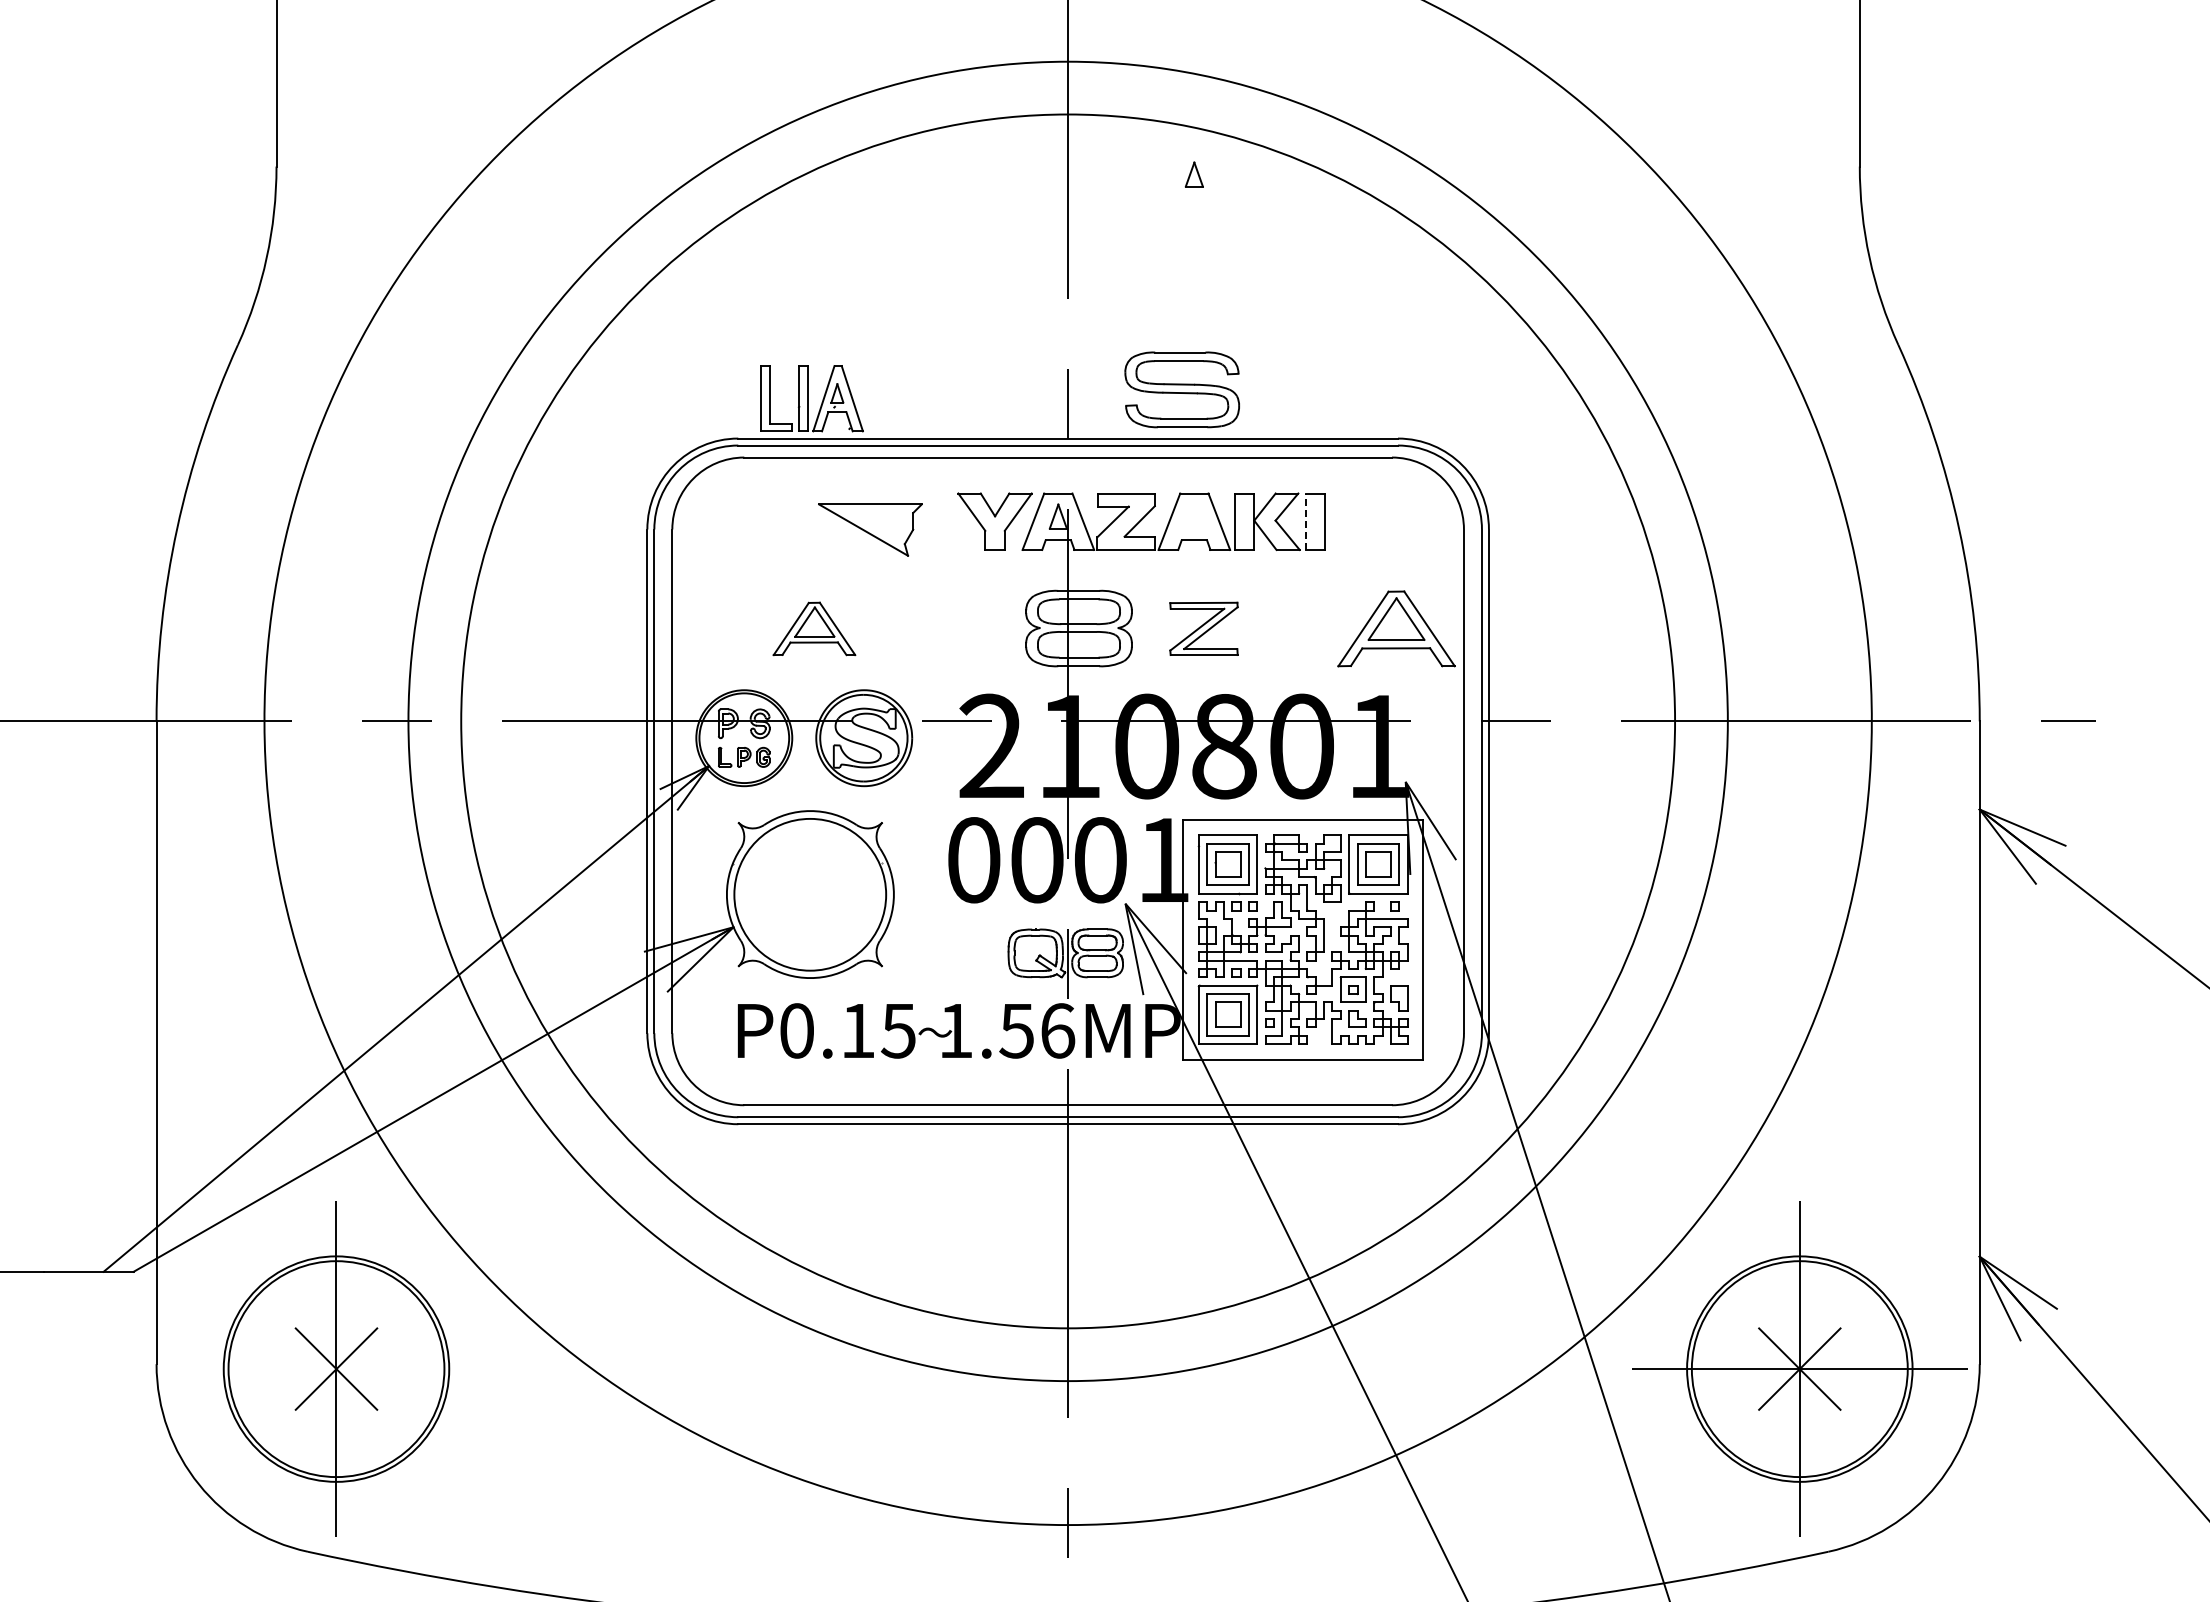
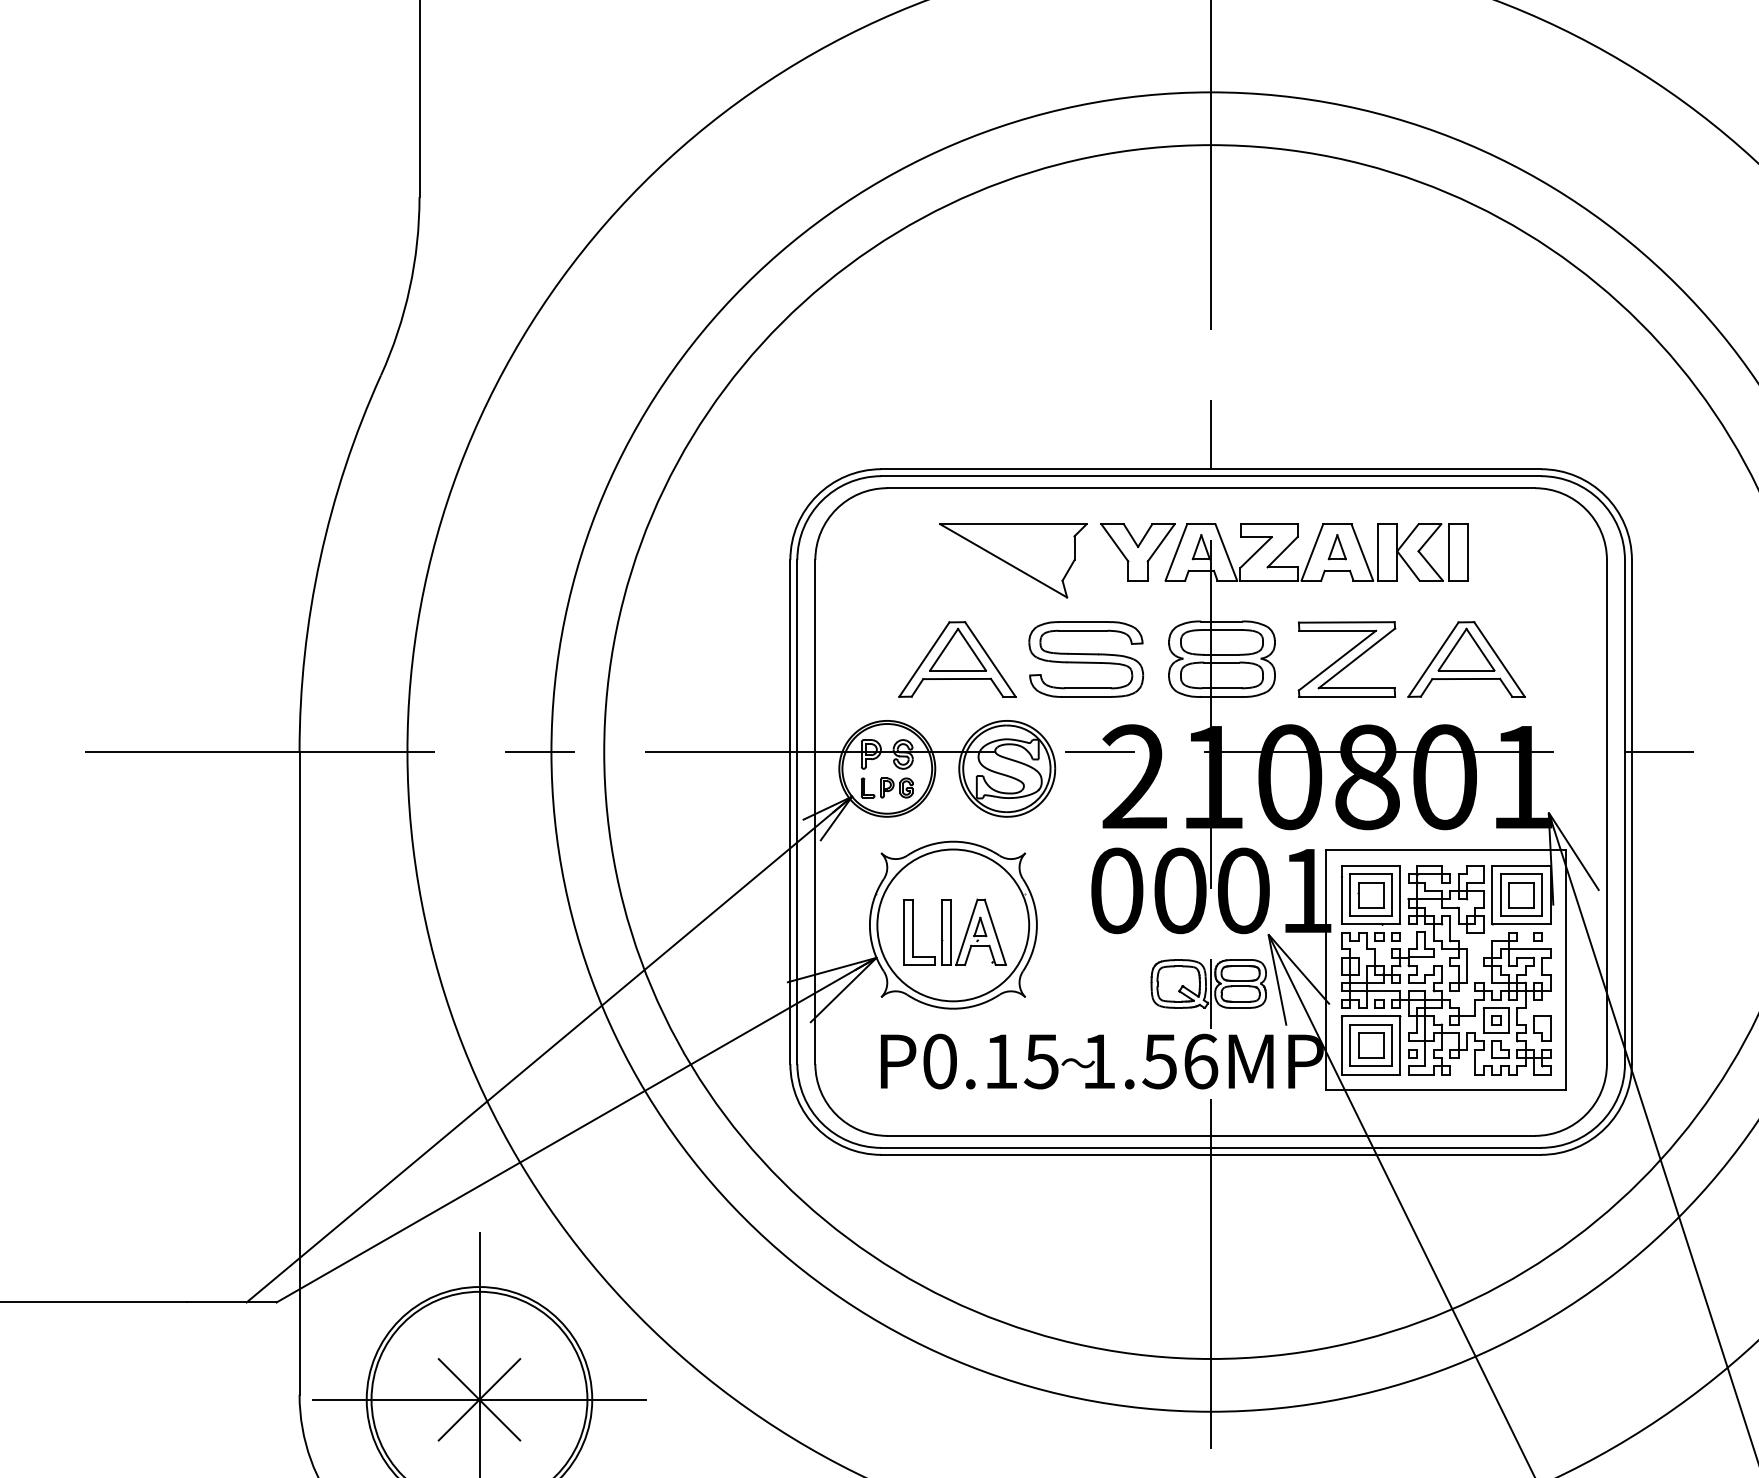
part: (1193, 174) -> (1336, 547), moved
part: (1181, 389) -> (1085, 659), moved
part: (811, 398) -> (954, 932), moved
line: (1305, 521) -> (1448, 552), dashed -> solid
part: (870, 529) -> (1013, 560), size x1.43
part: (814, 628) -> (957, 659), size x1.43
part: (1203, 628) -> (1346, 659), size x1.43
part: (1396, 628) -> (1466, 659), moved
line: (336, 1369) -> (479, 1400), added

